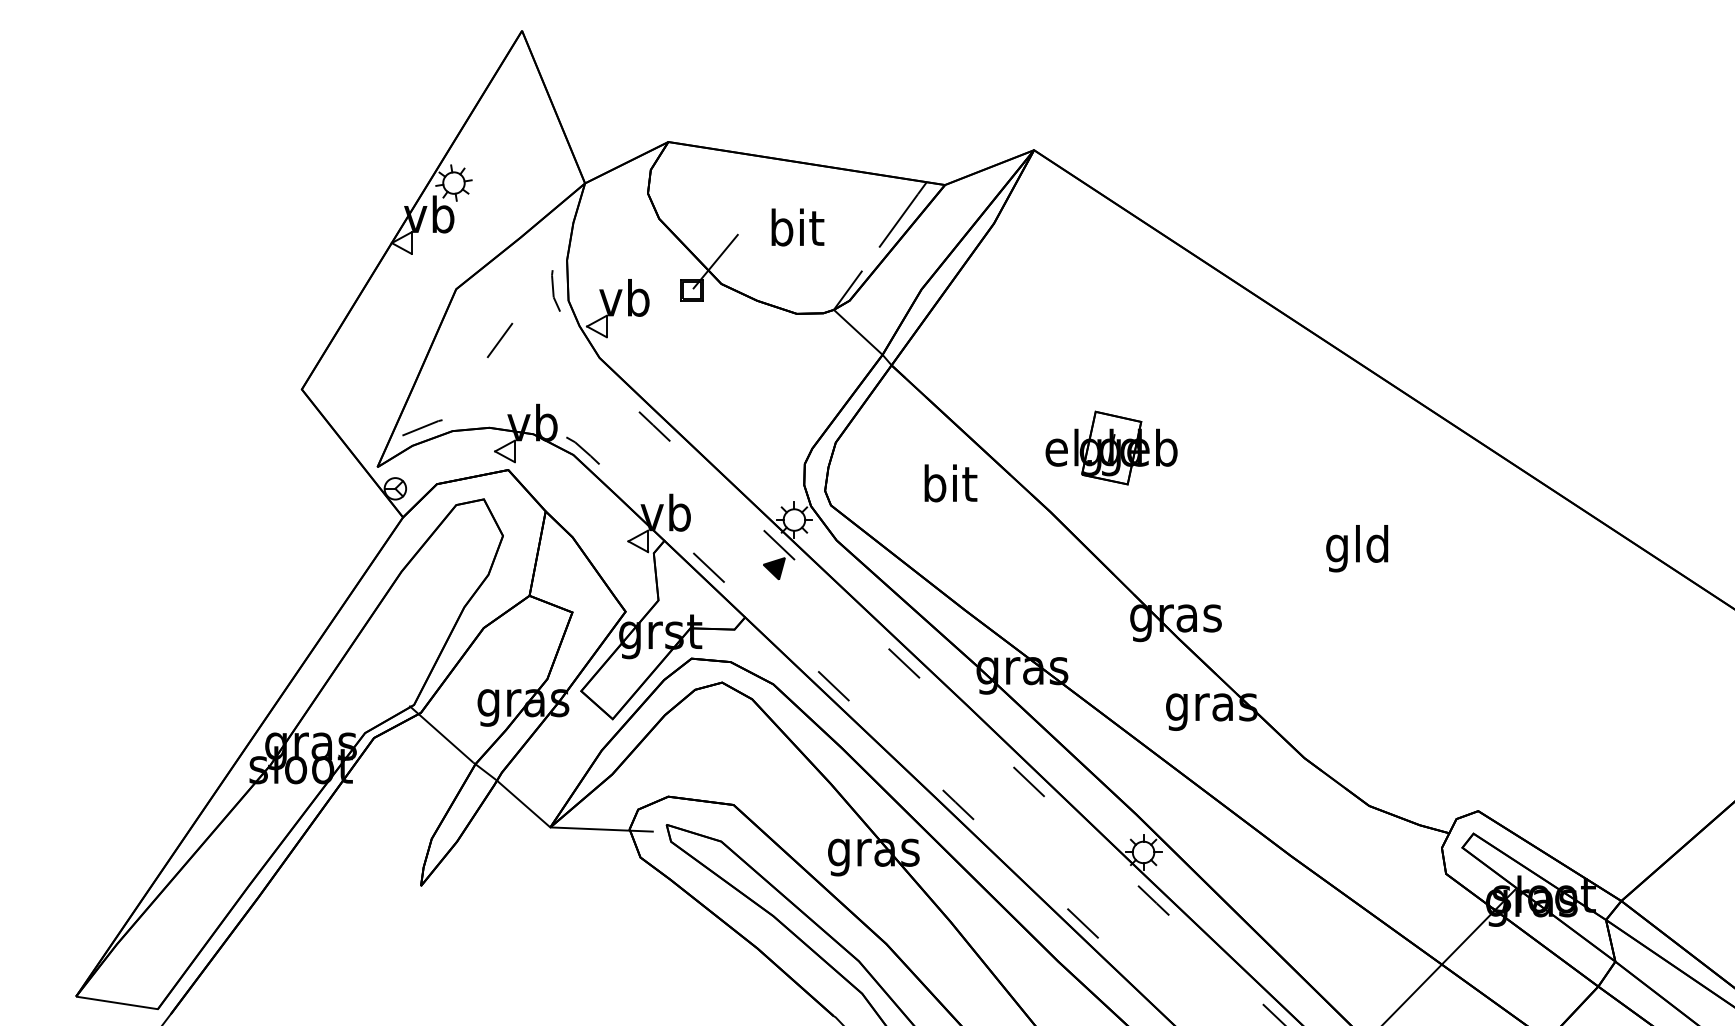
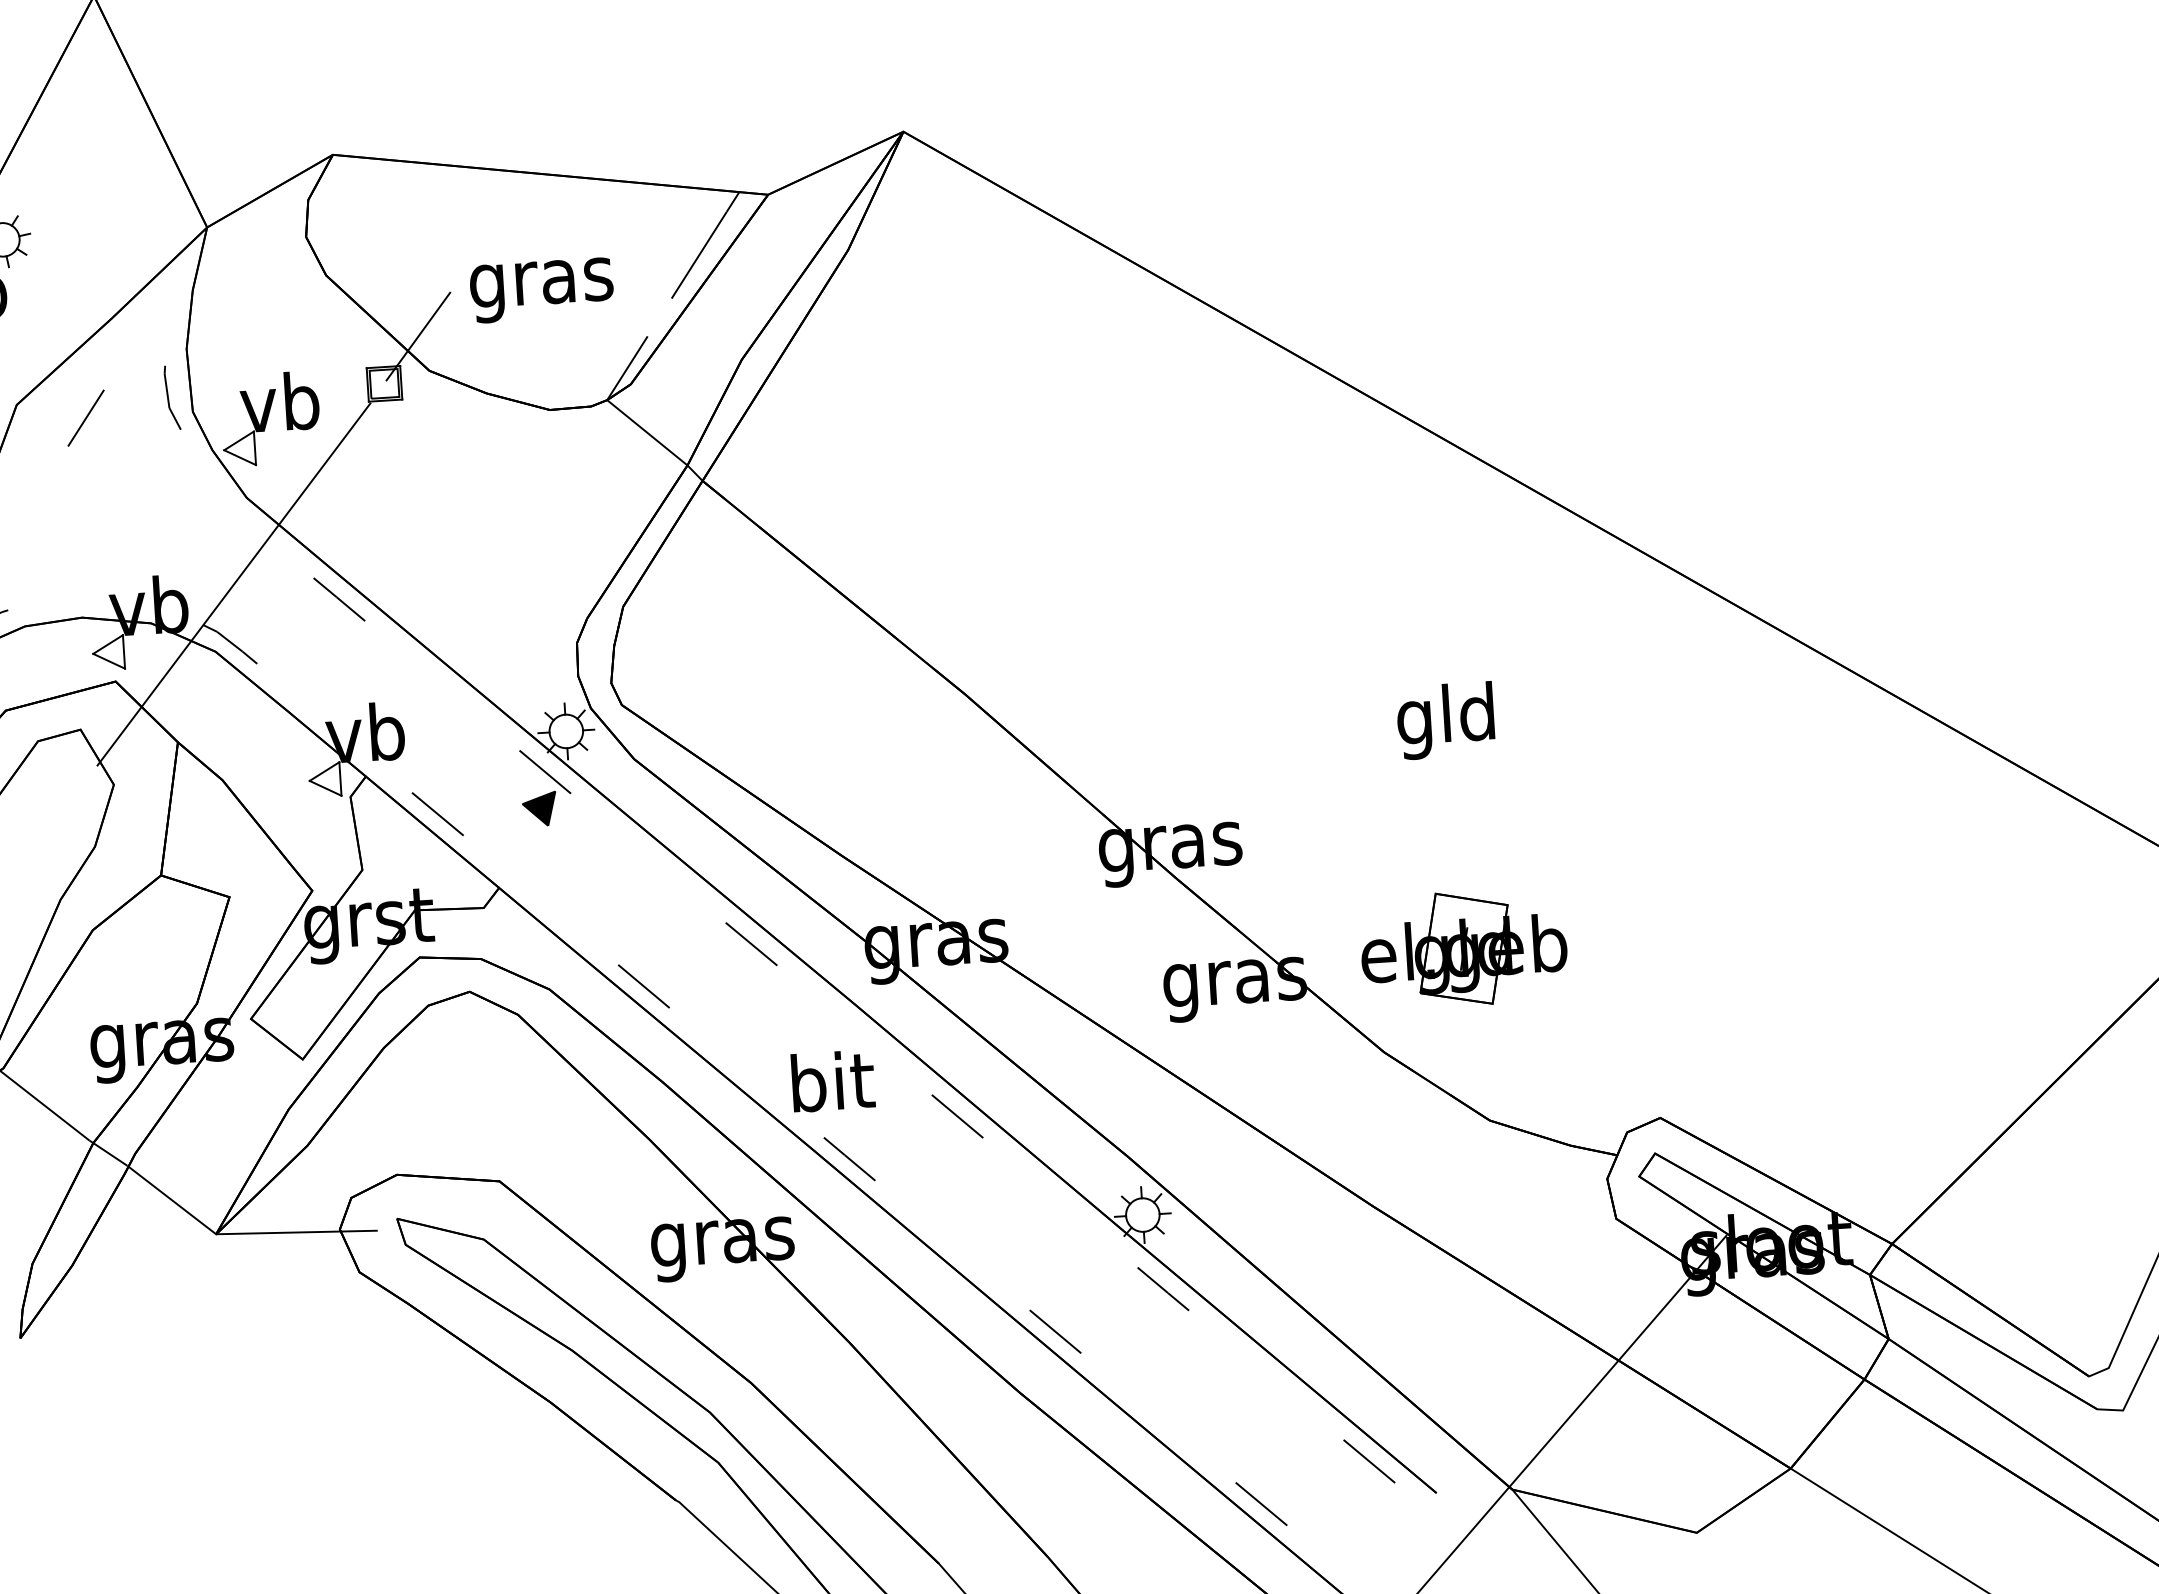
text: (796, 231) -> (541, 281), bit -> gras
line: (499, 339) -> (85, 416), moved
line: (587, 412) -> (233, 584), added
part: (1111, 447) -> (1463, 947), moved
text: (950, 483) -> (832, 1081), moved

